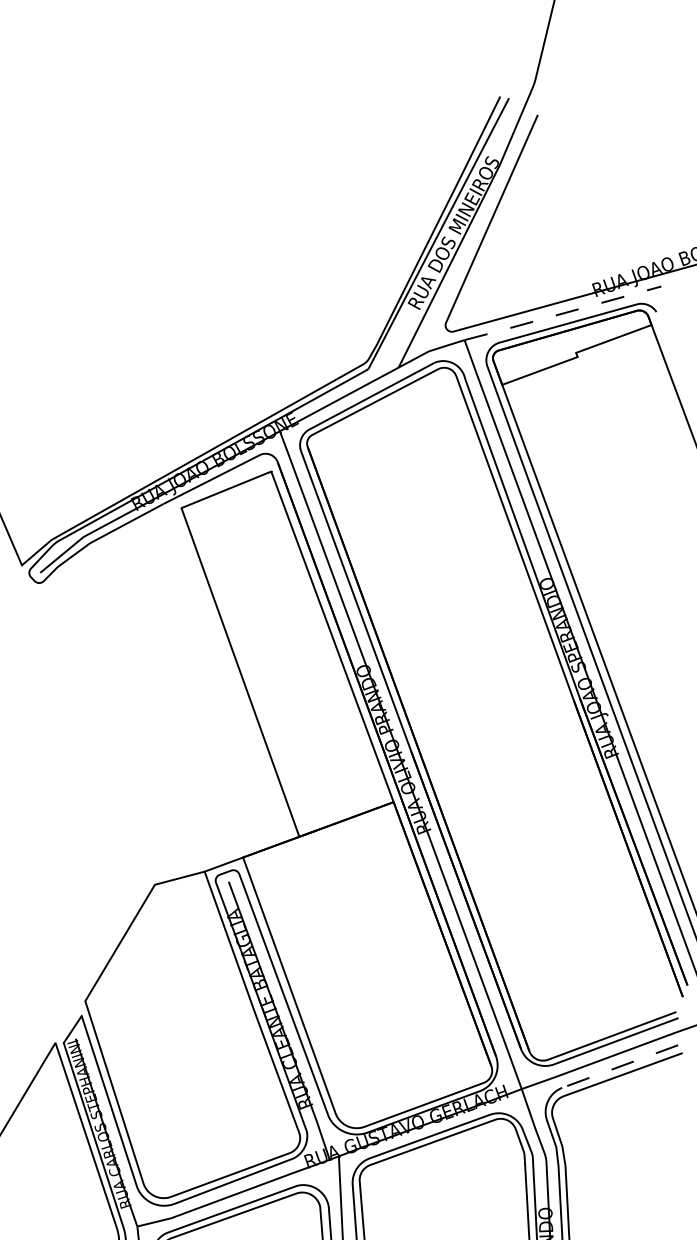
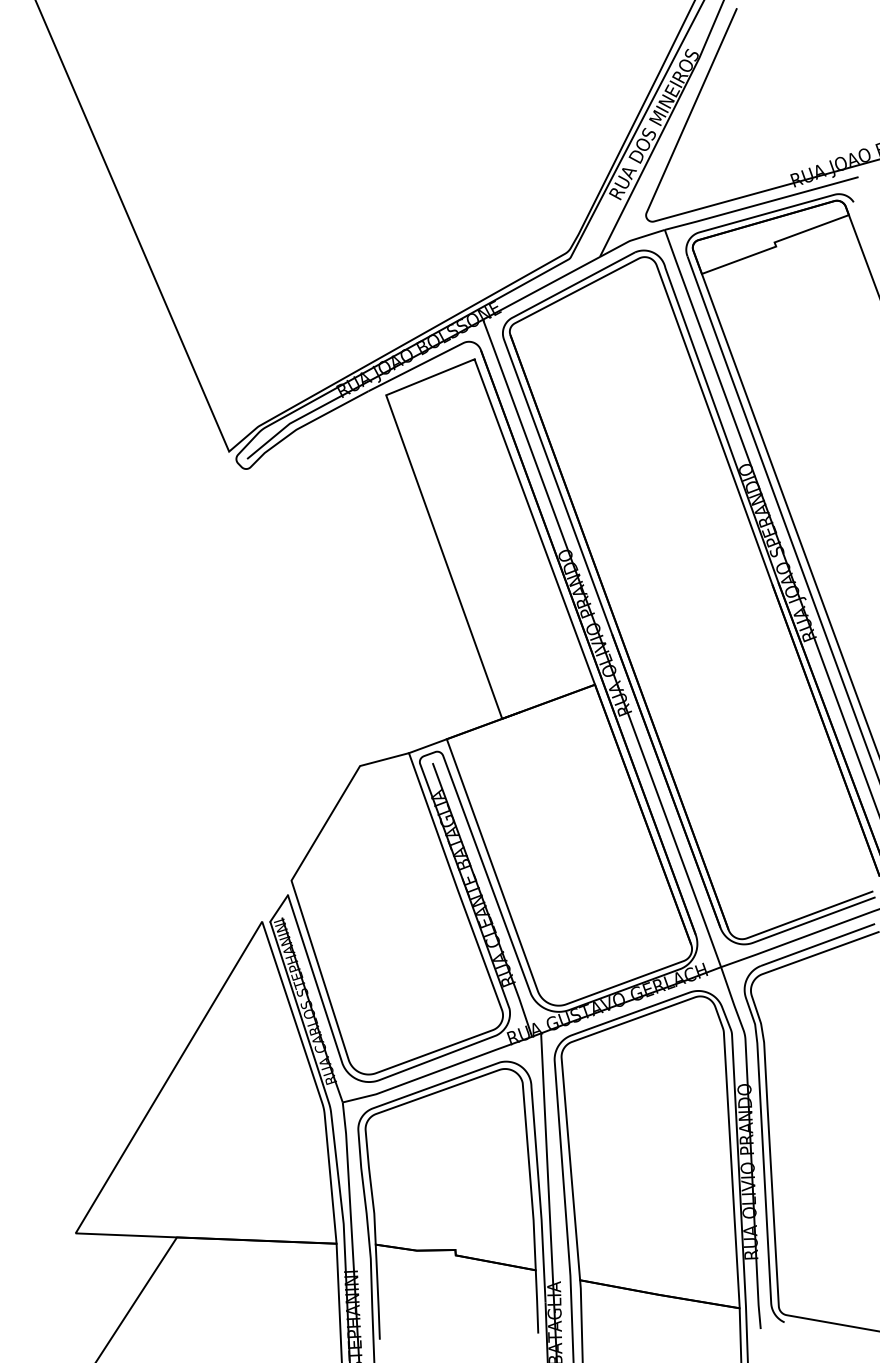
line: (562, 313) -> (761, 203), dashed -> solid
line: (620, 1066) -> (818, 944), dashed -> solid

